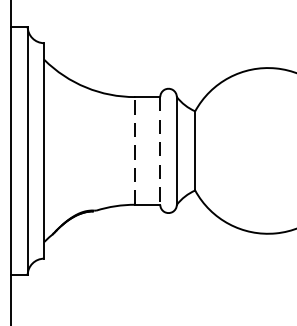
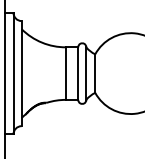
line: (136, 150) -> (66, 73), dashed -> solid
line: (160, 152) -> (78, 74), dashed -> solid

